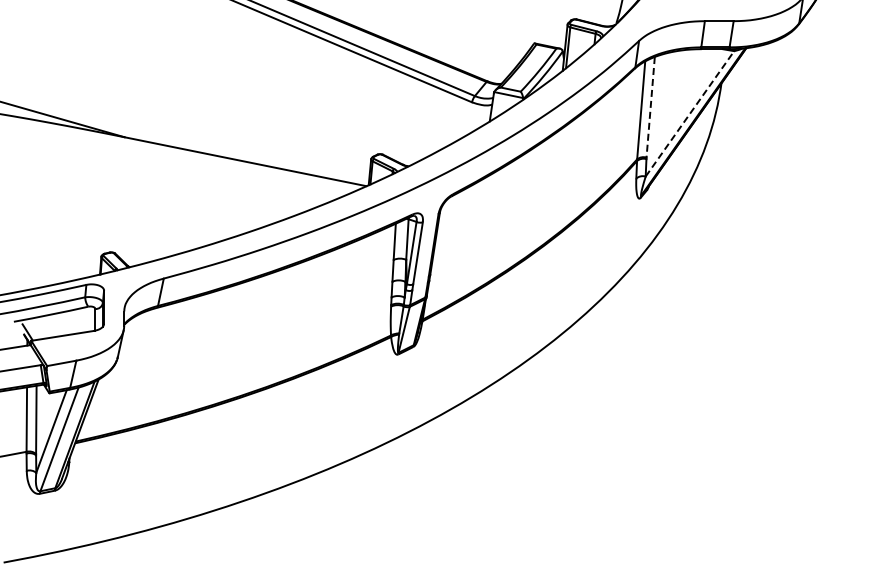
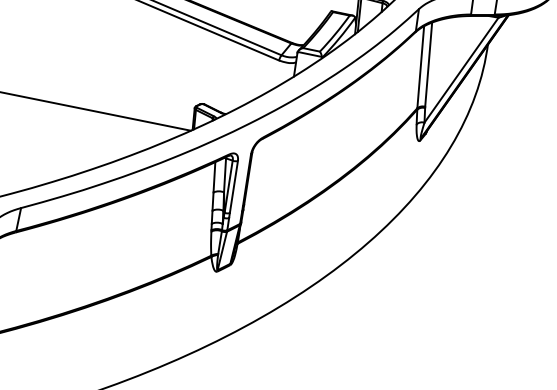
line: (650, 107) -> (428, 64), dashed -> solid
line: (689, 113) -> (461, 69), dashed -> solid

